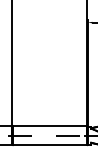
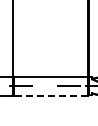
line: (49, 144) -> (50, 95), solid -> dashed

